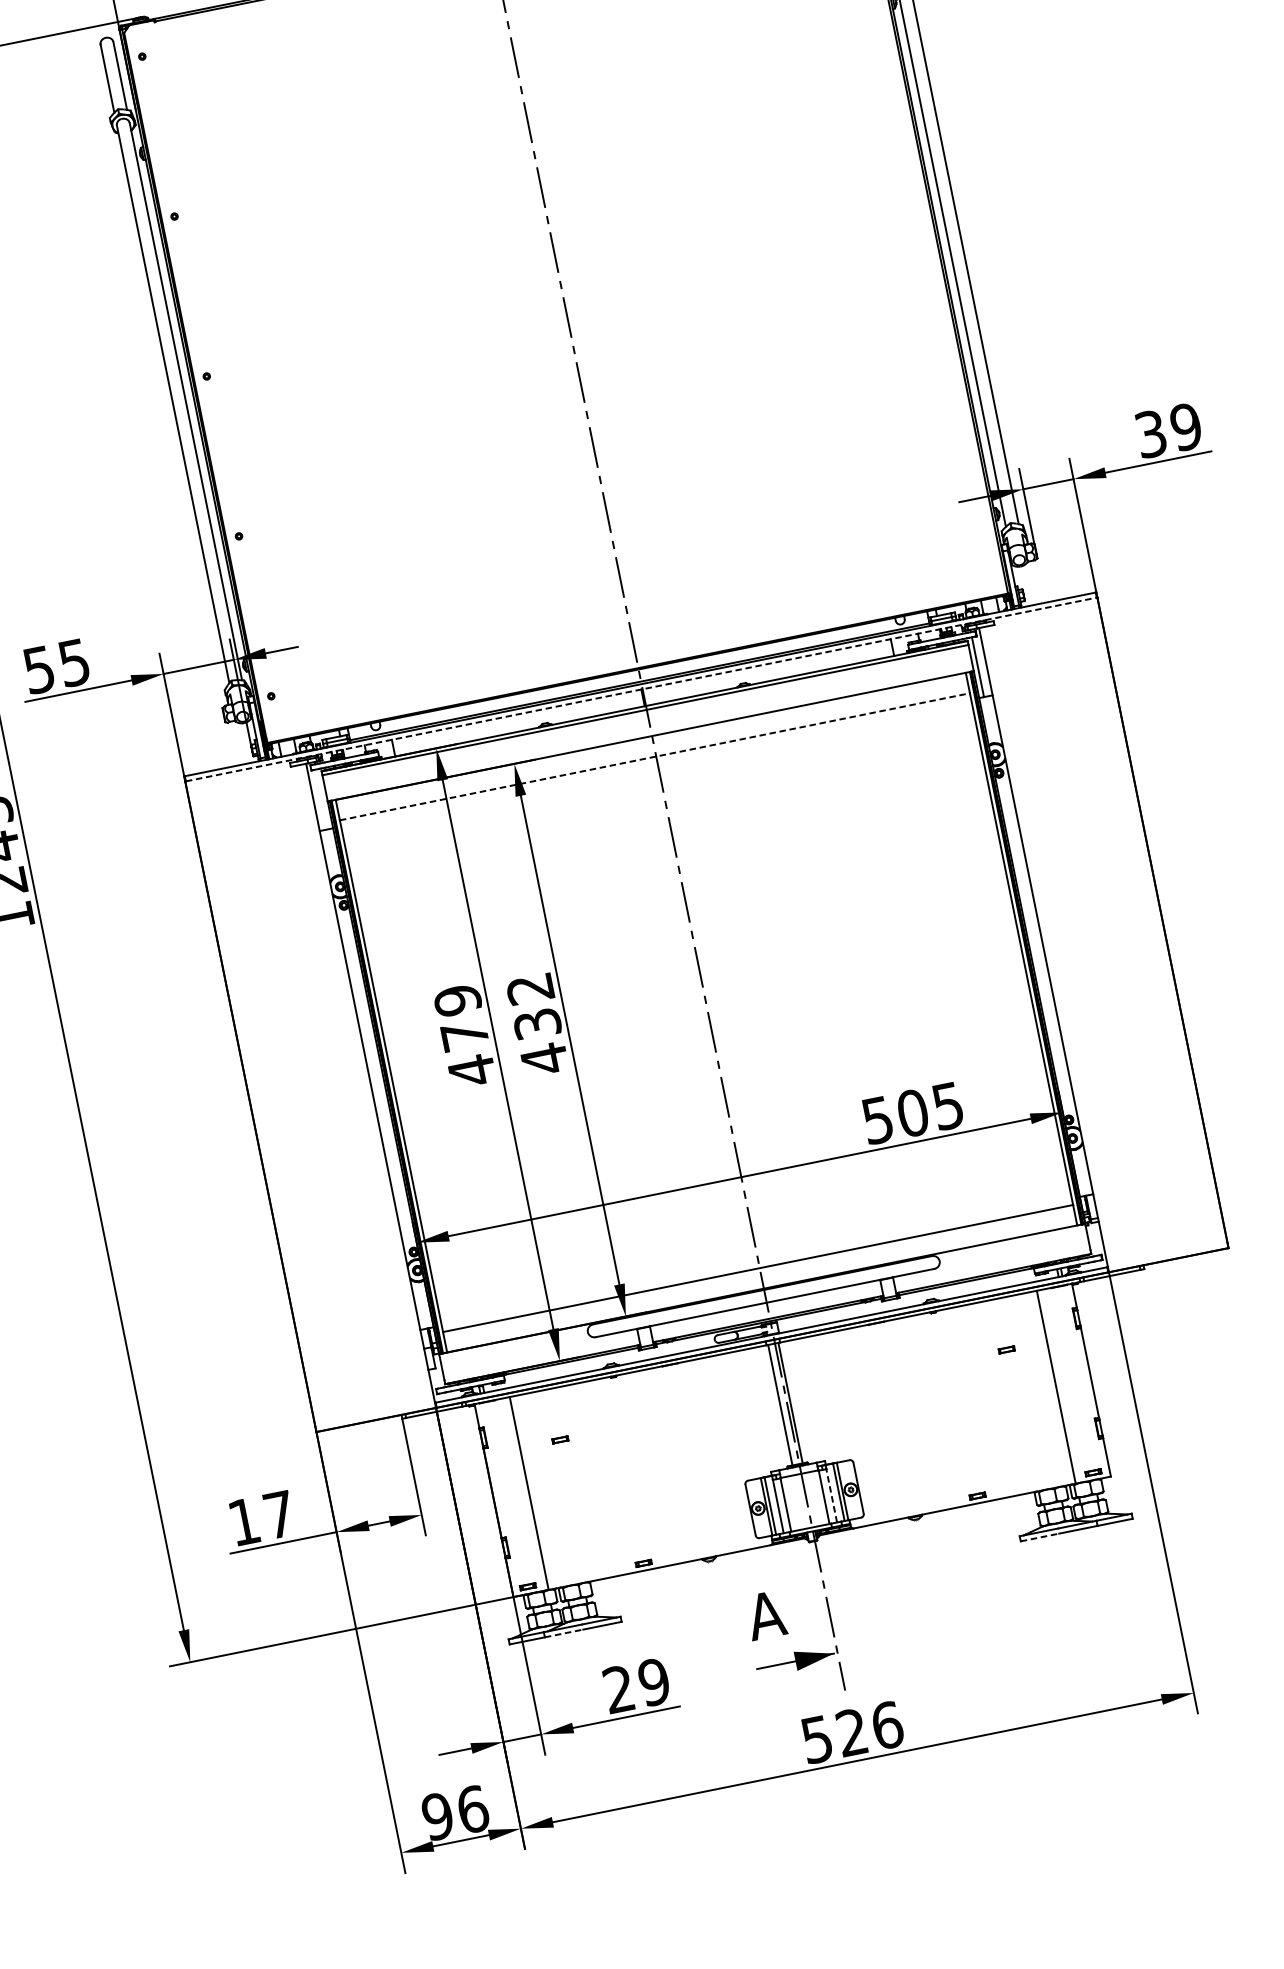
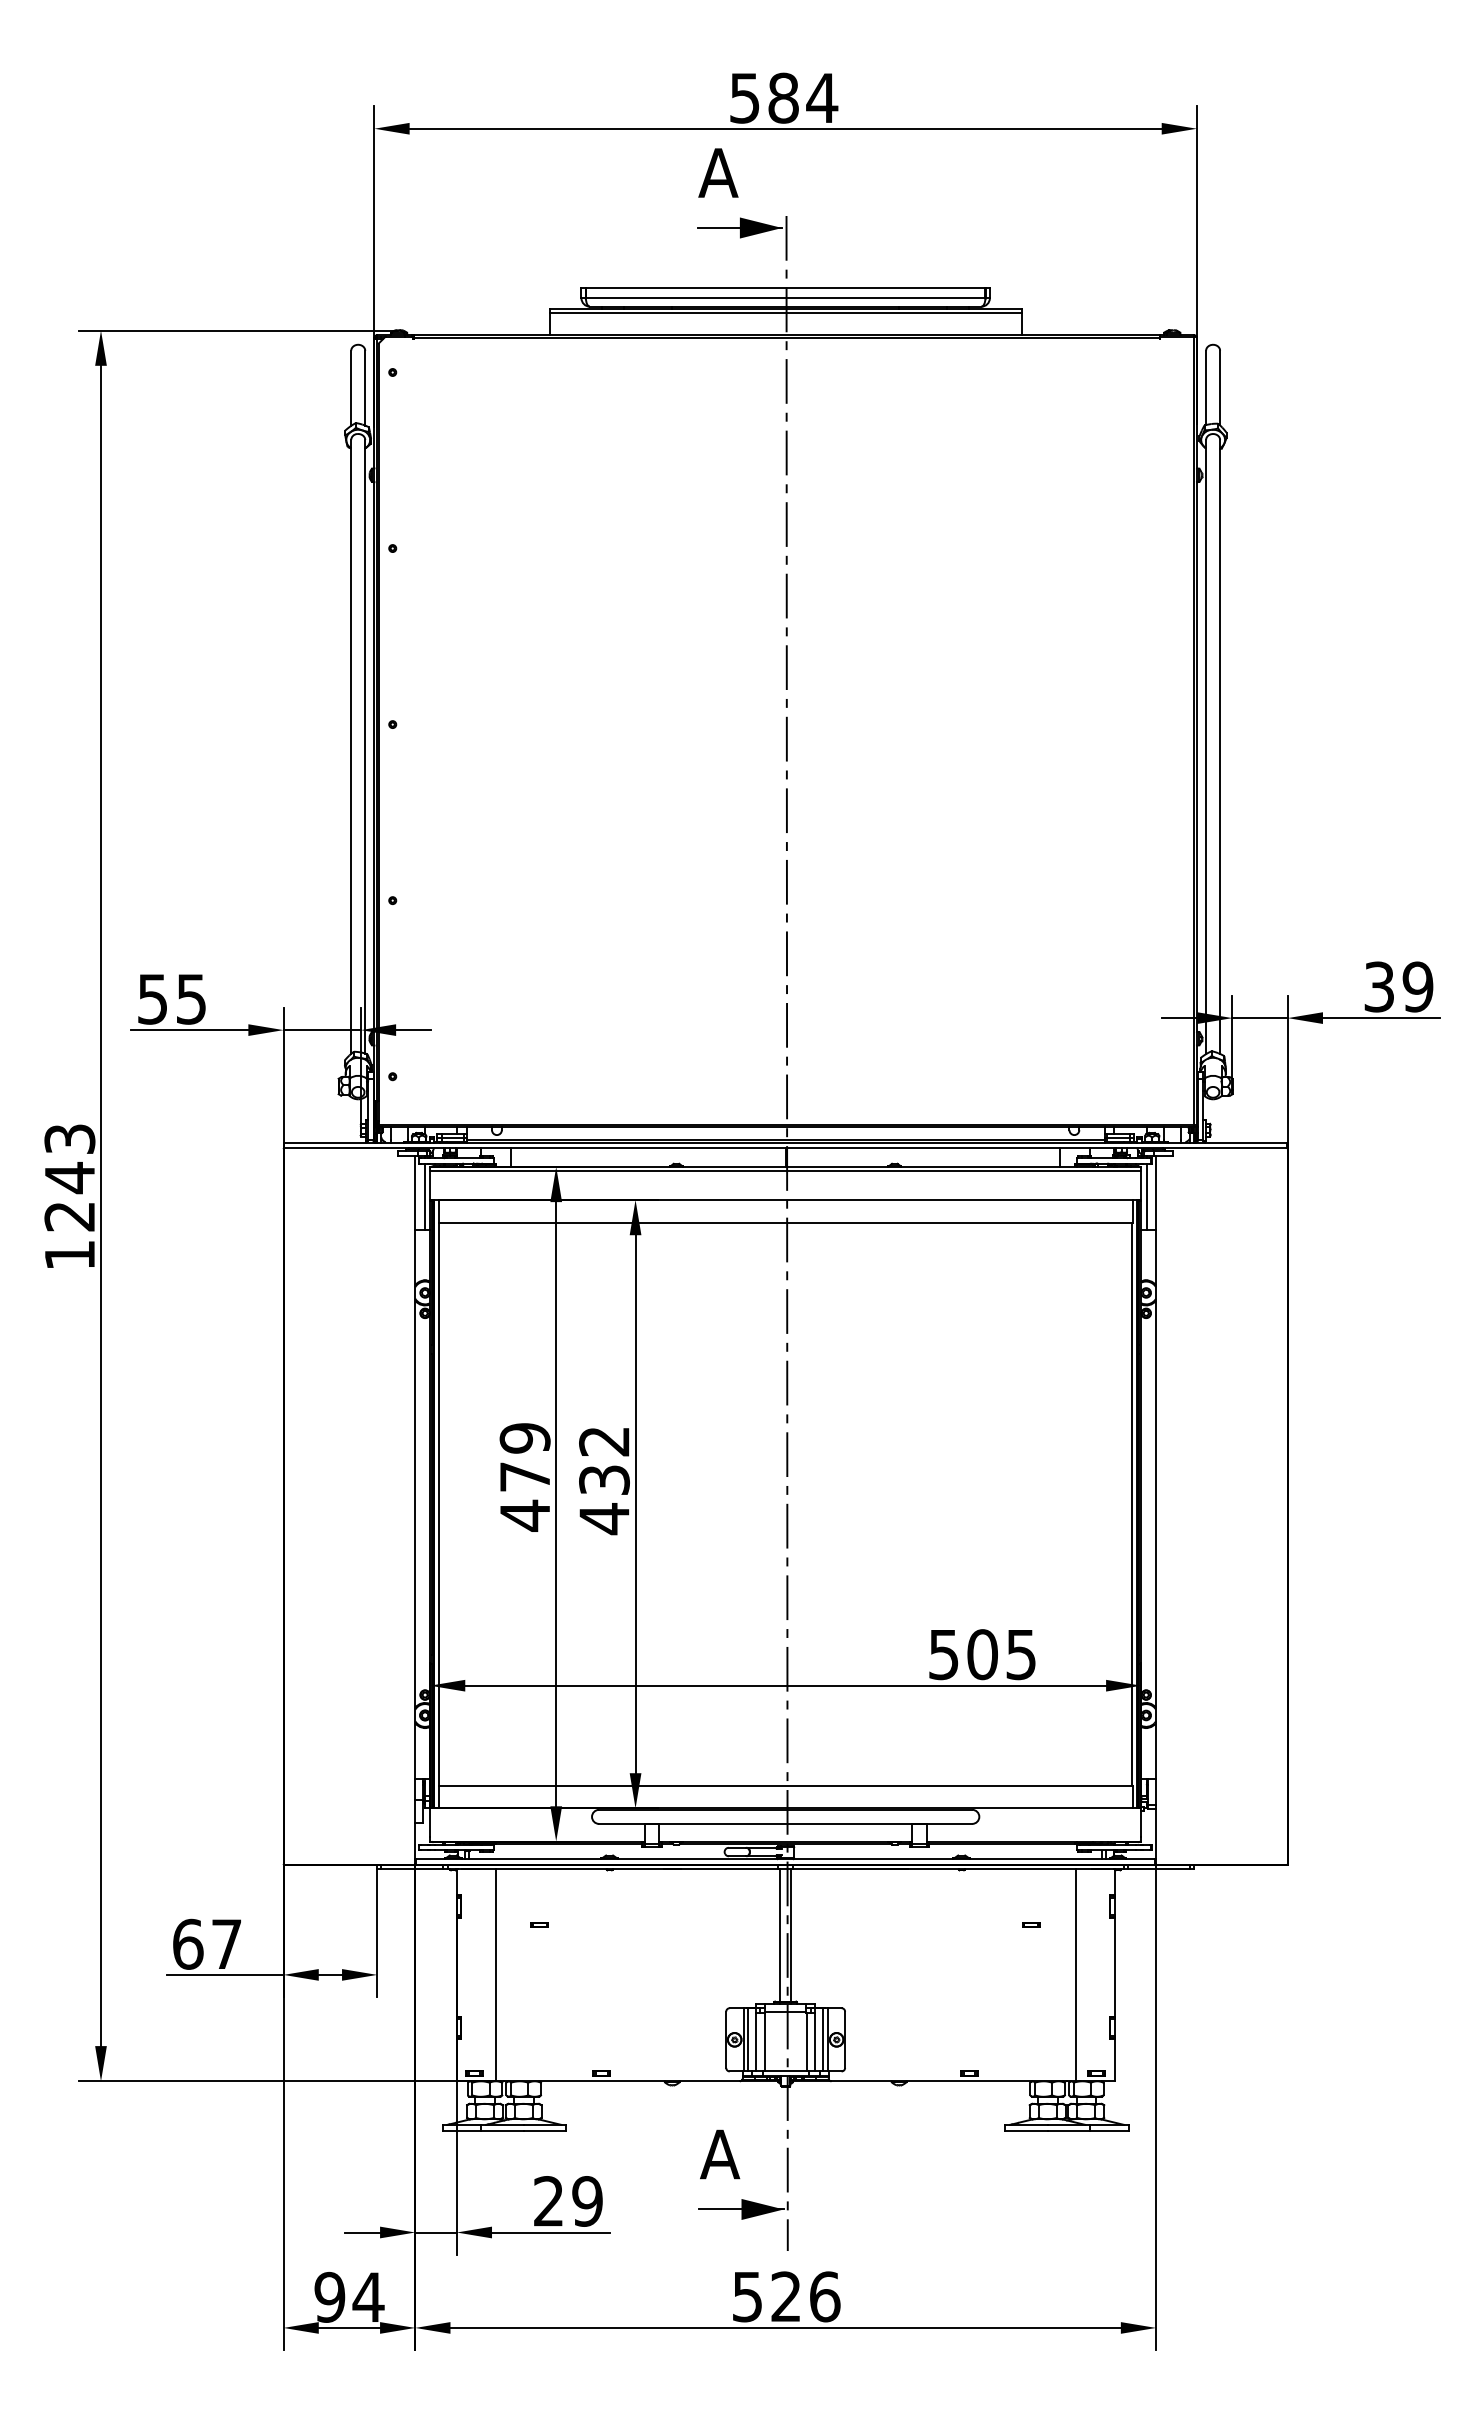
line: (642, 689) -> (786, 1148), dashed -> solid
line: (654, 756) -> (785, 1222), dashed -> solid
line: (322, 799) -> (424, 1196), added
line: (832, 1495) -> (815, 2041), dashed -> solid
text: (244, 1521) -> (188, 1943), 17 -> 67
line: (1040, 1537) -> (1027, 2130), dashed -> solid
line: (564, 1633) -> (503, 2130), dashed -> solid
text: (472, 1808) -> (368, 2296), 96 -> 94

